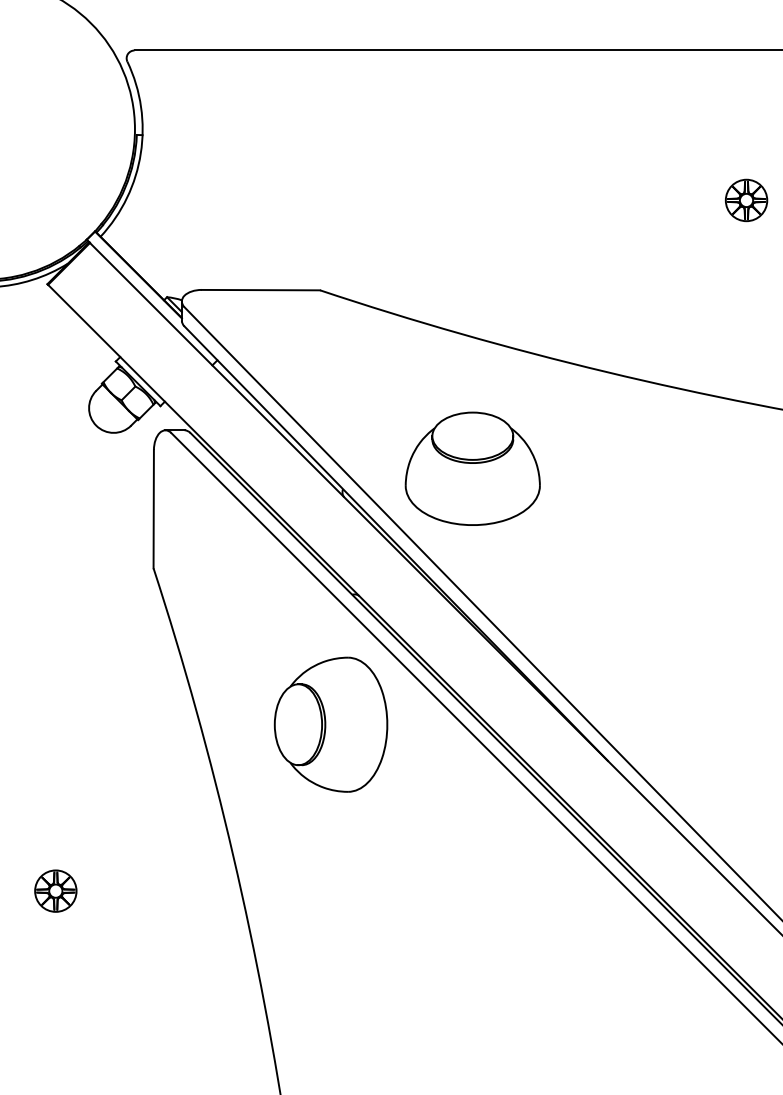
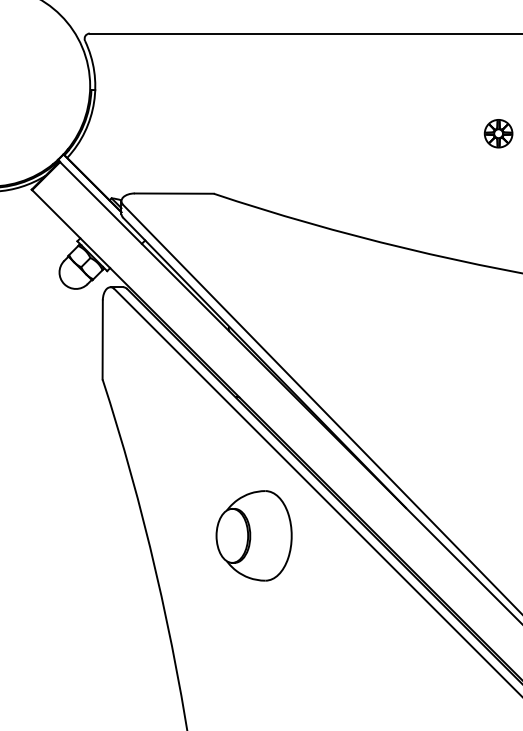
part: (472, 468) -> (315, 312), removed
part: (330, 724) -> (253, 535), moved
part: (54, 890) -> (36, 594), removed

